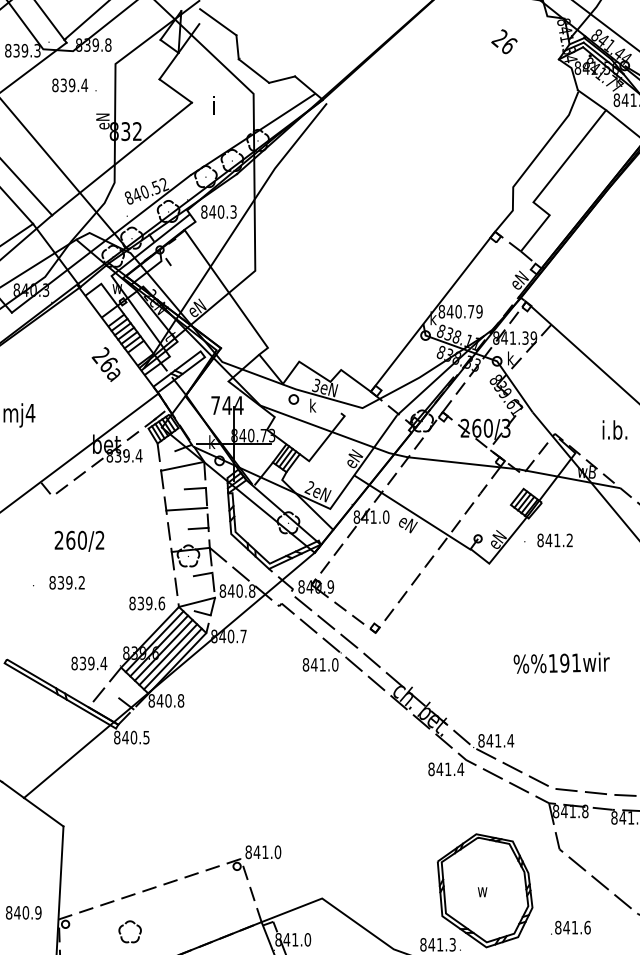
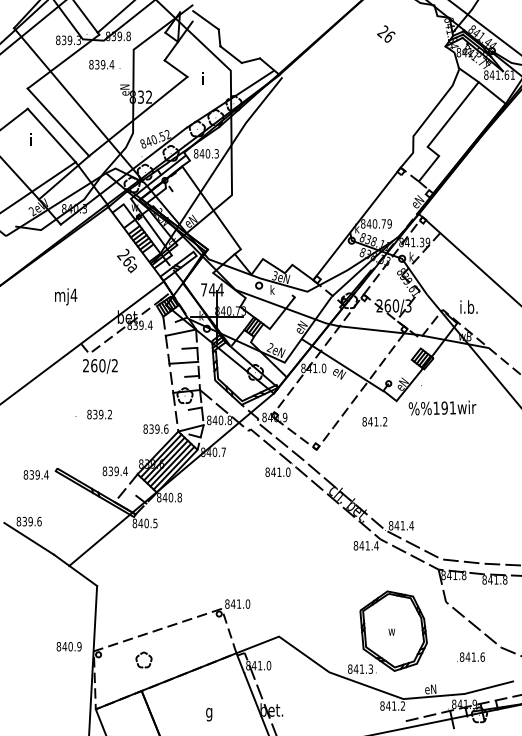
text: (504, 40) -> (386, 33), moved
text: (614, 429) -> (468, 306), moved
text: (554, 540) -> (374, 421), moved
text: (79, 541) -> (100, 366), moved
text: (561, 662) -> (442, 407), moved
text: (570, 926) -> (470, 656), moved

